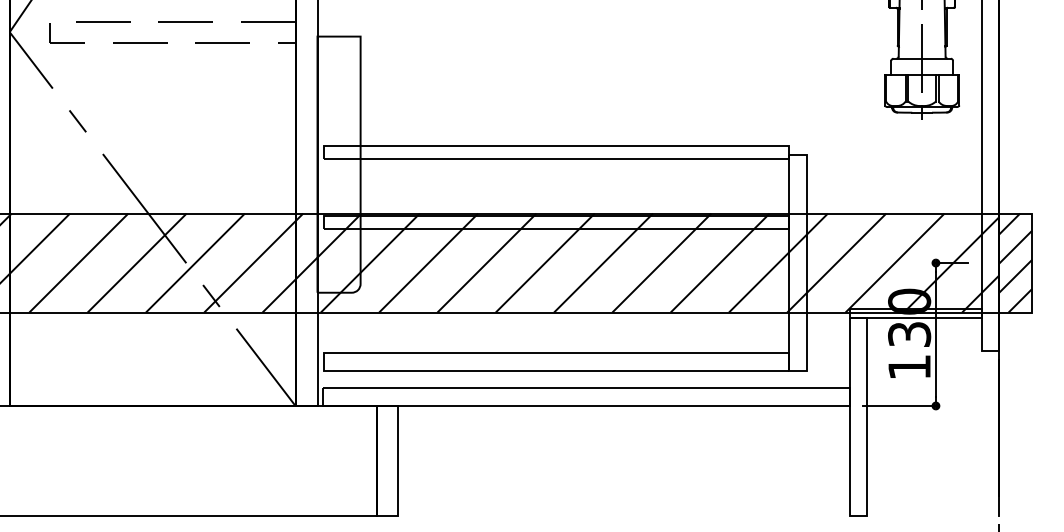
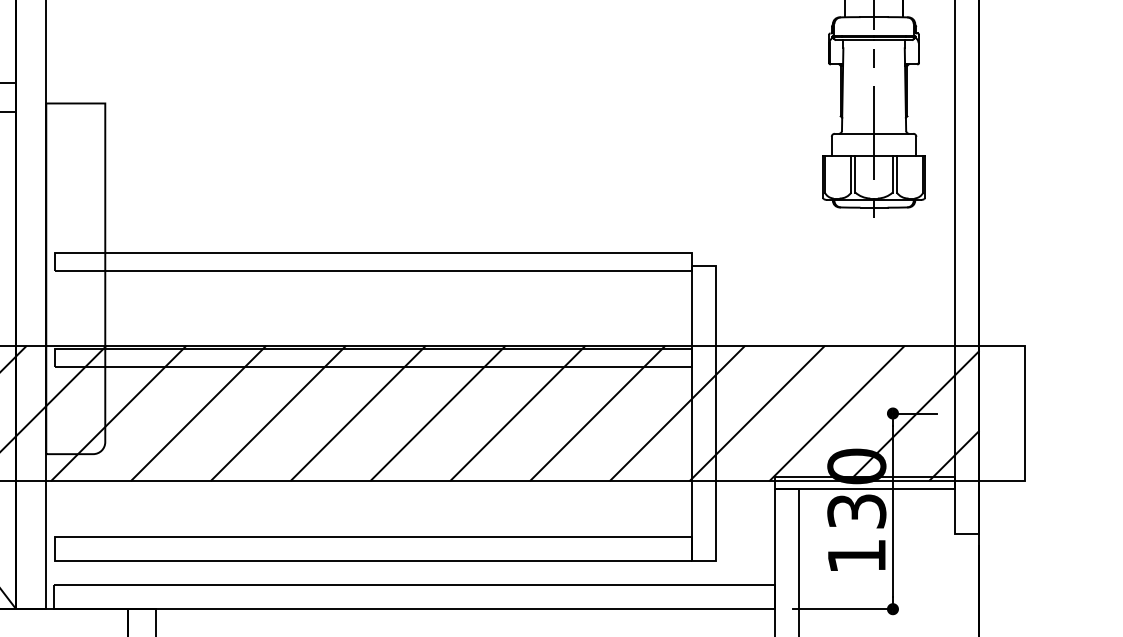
hatch: (1015, 262) -> (1001, 412), removed

